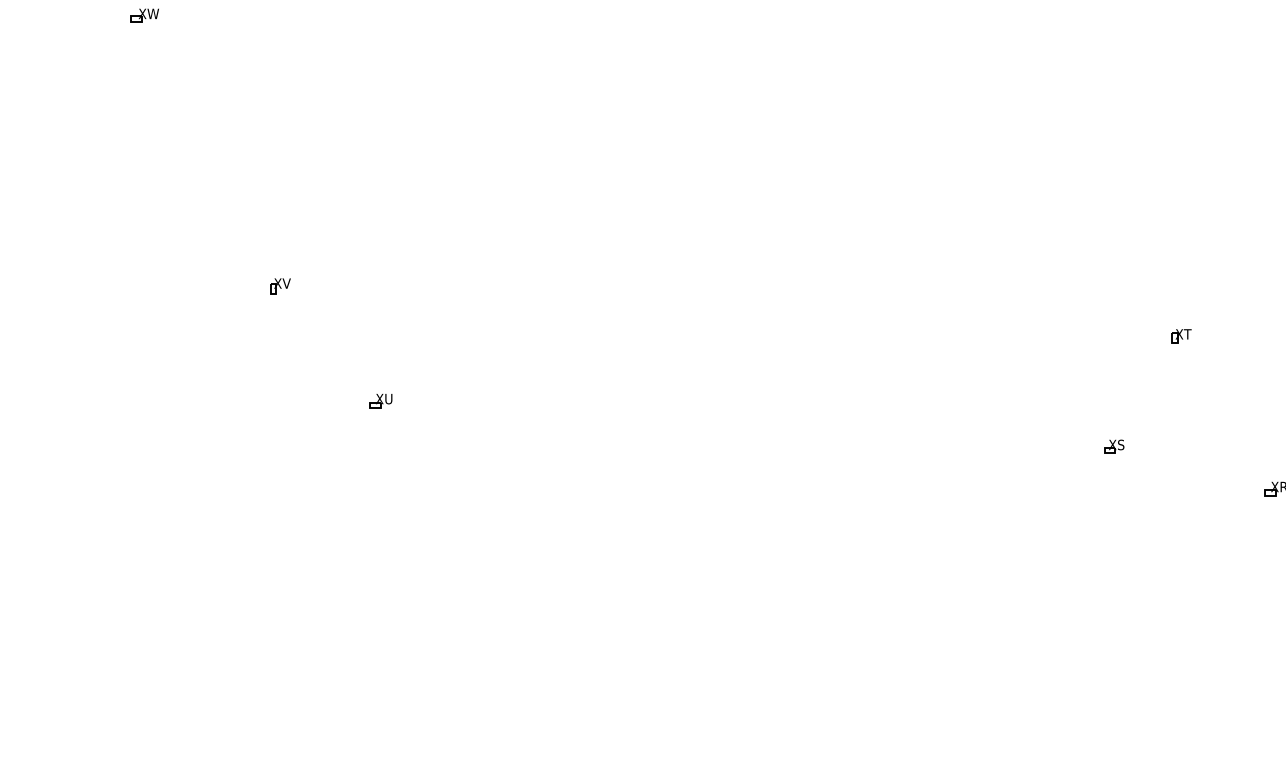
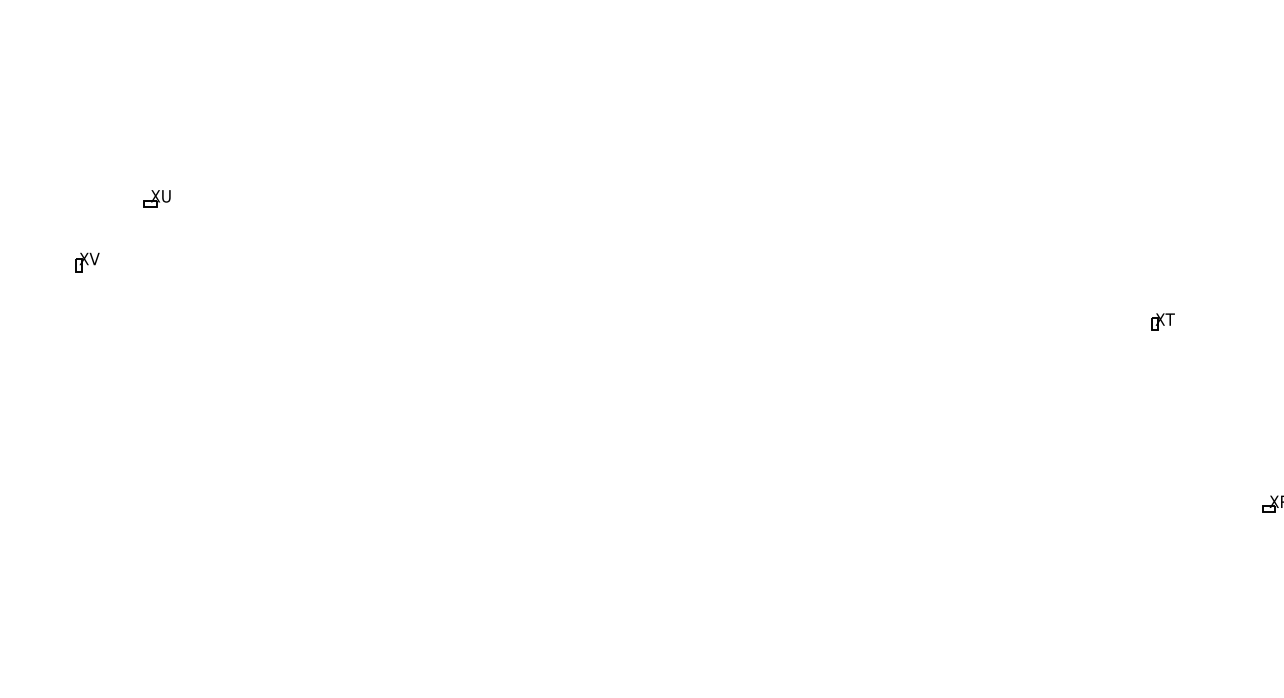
part: (380, 401) -> (156, 199), moved
part: (1114, 446) -> (1082, 453), removed

